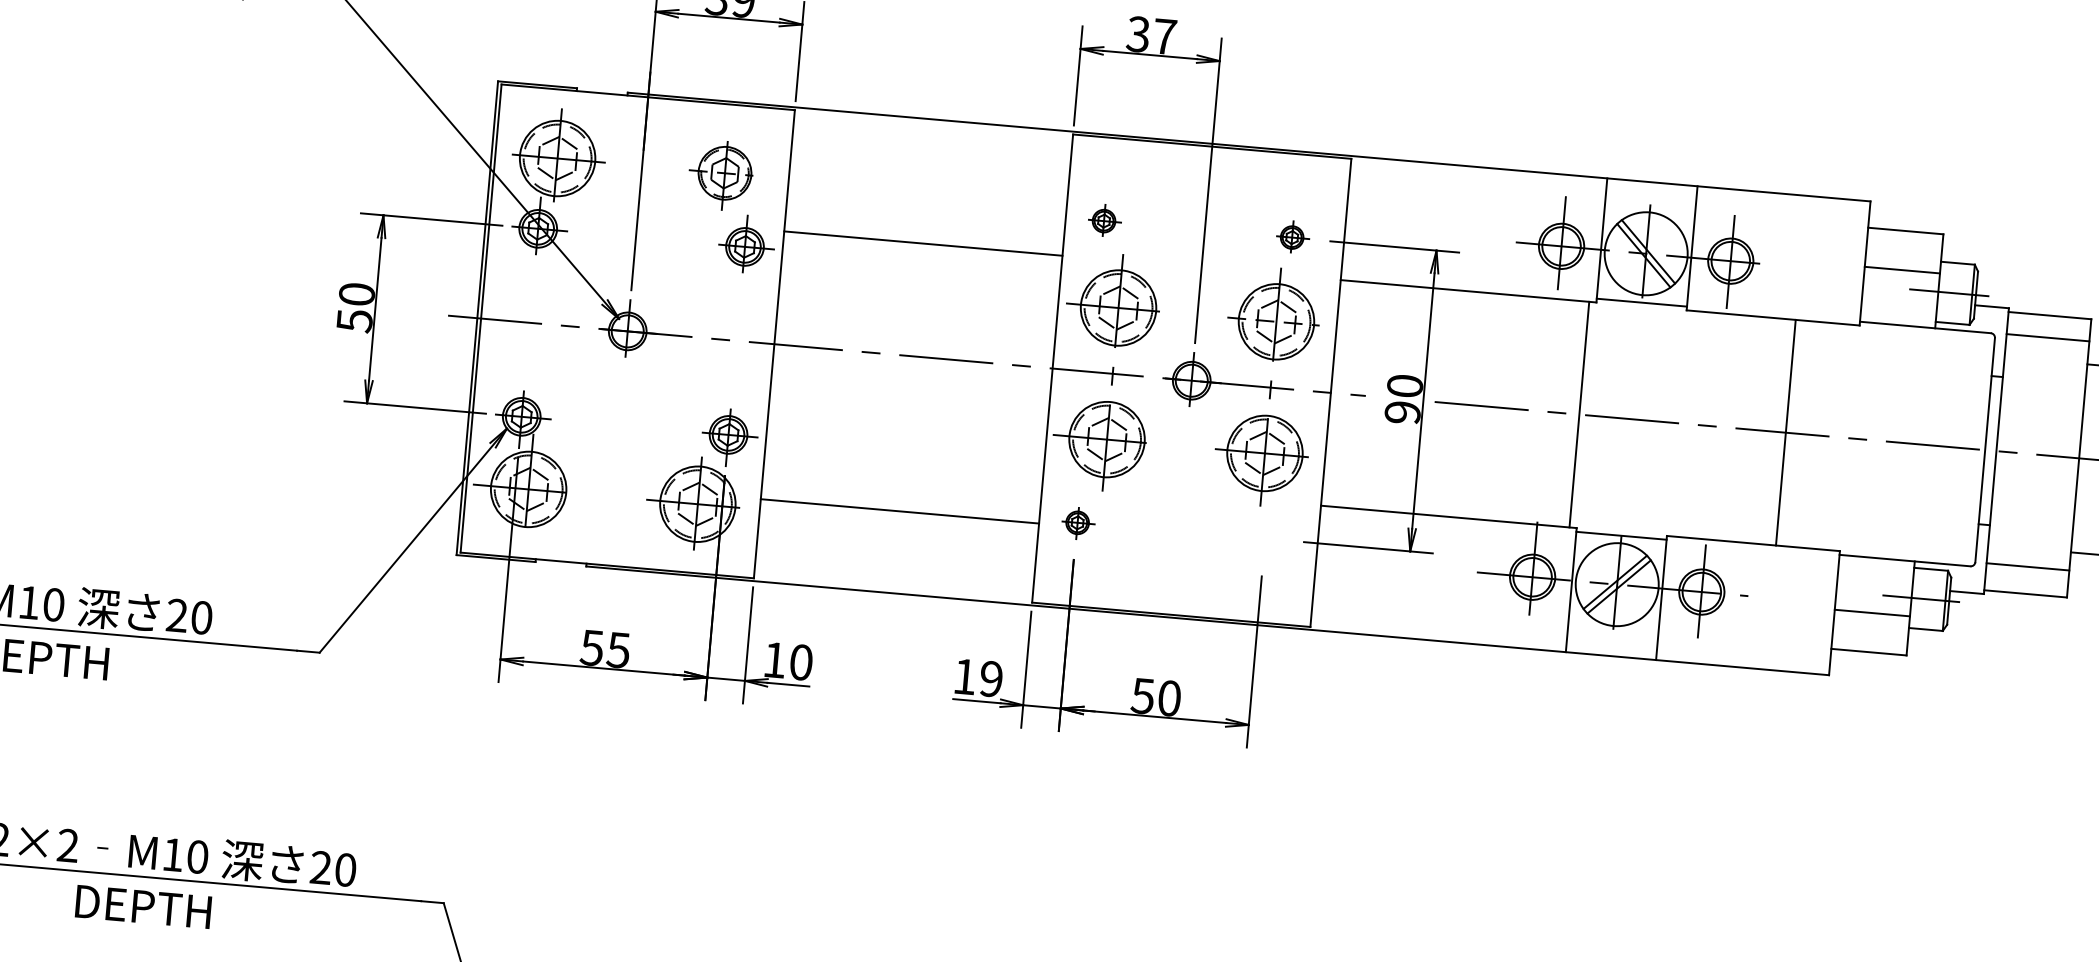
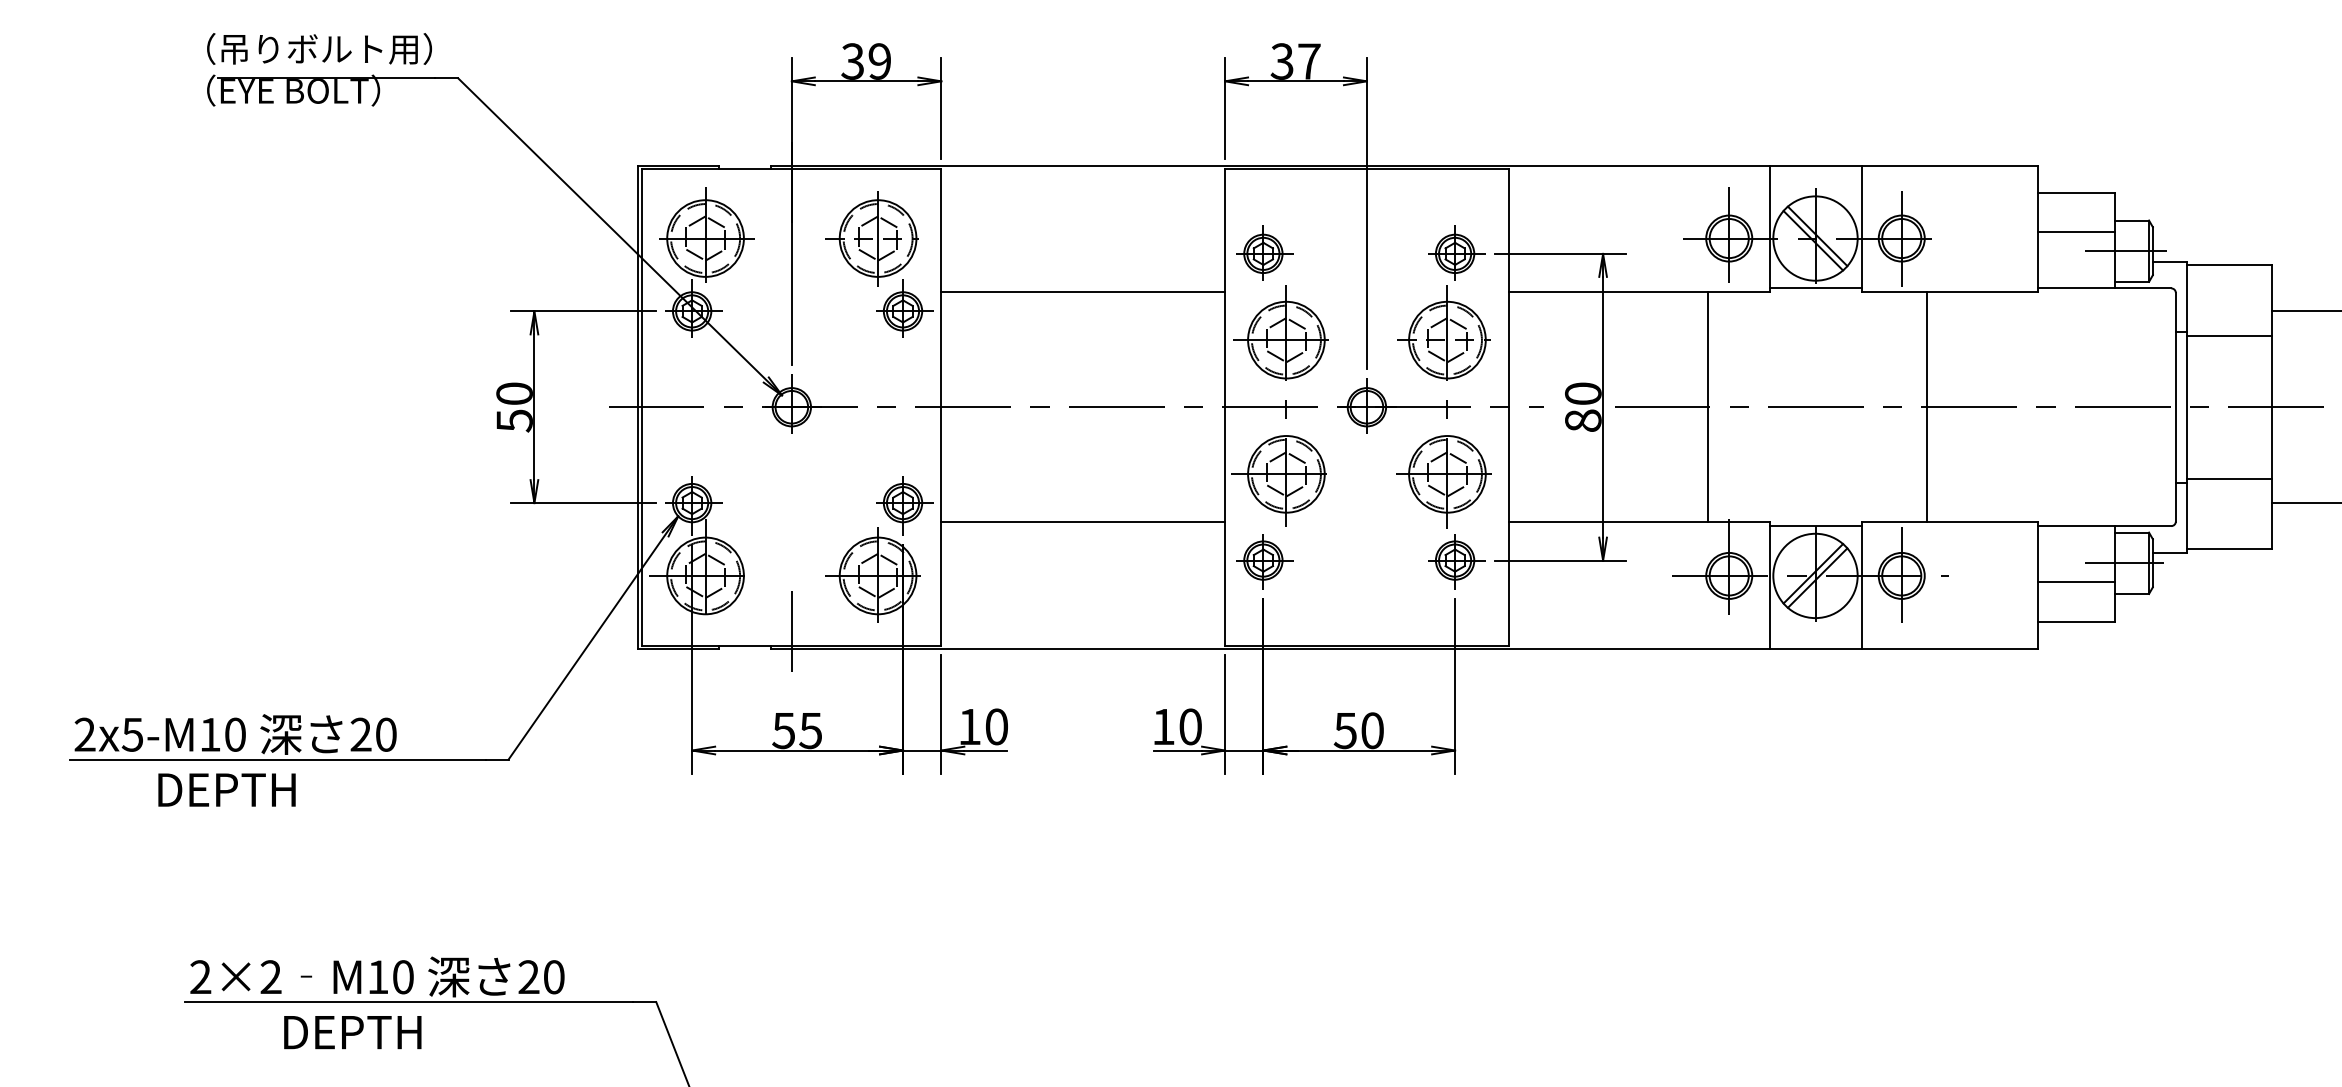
part: (720, 172) -> (871, 238), size x1.43
part: (1104, 220) -> (1264, 252), size x1.67
part: (1292, 236) -> (1456, 252), size x1.67
line: (2048, 337) -> (2229, 335), moved
text: (1403, 412) -> (1583, 420), 90 -> 80
line: (1579, 414) -> (1708, 407), moved
line: (1785, 432) -> (1926, 407), moved
line: (900, 511) -> (1083, 522), moved
part: (1078, 523) -> (1264, 561), size x1.67
part: (1266, 539) -> (1456, 561), added
line: (608, 551) -> (791, 631), added
line: (2027, 566) -> (2229, 478), moved
text: (991, 678) -> (1190, 726), 19 -> 10

